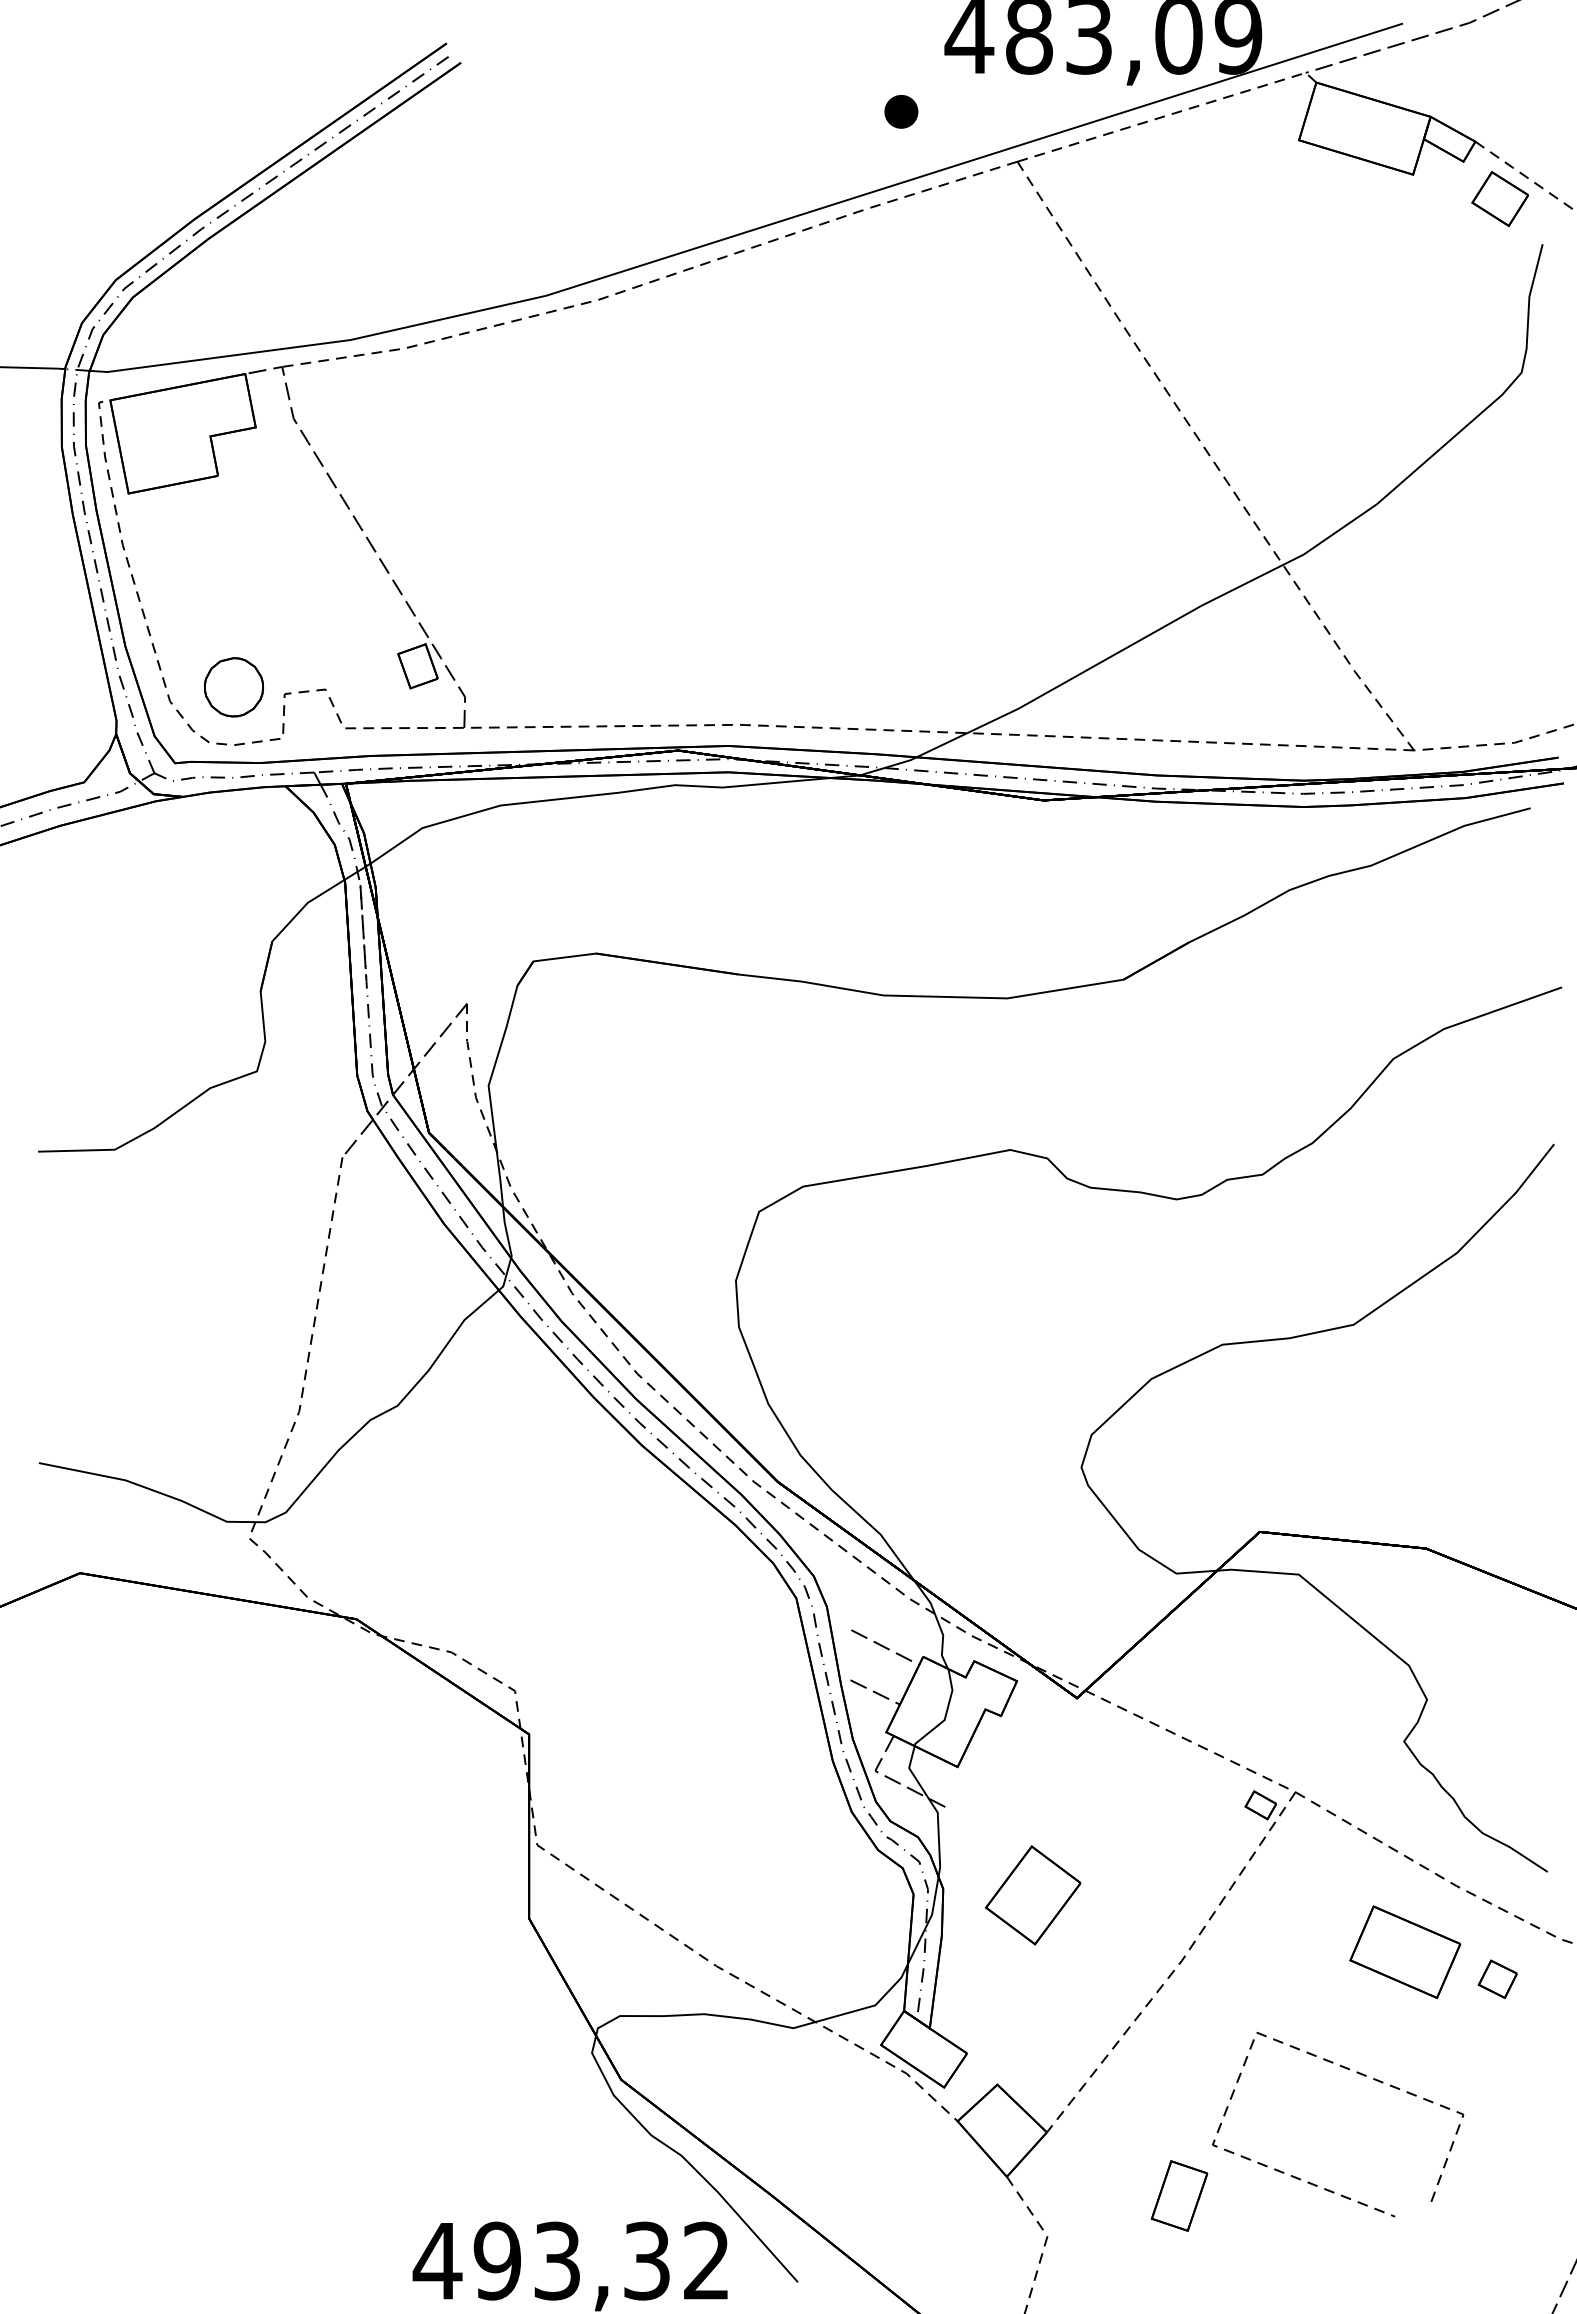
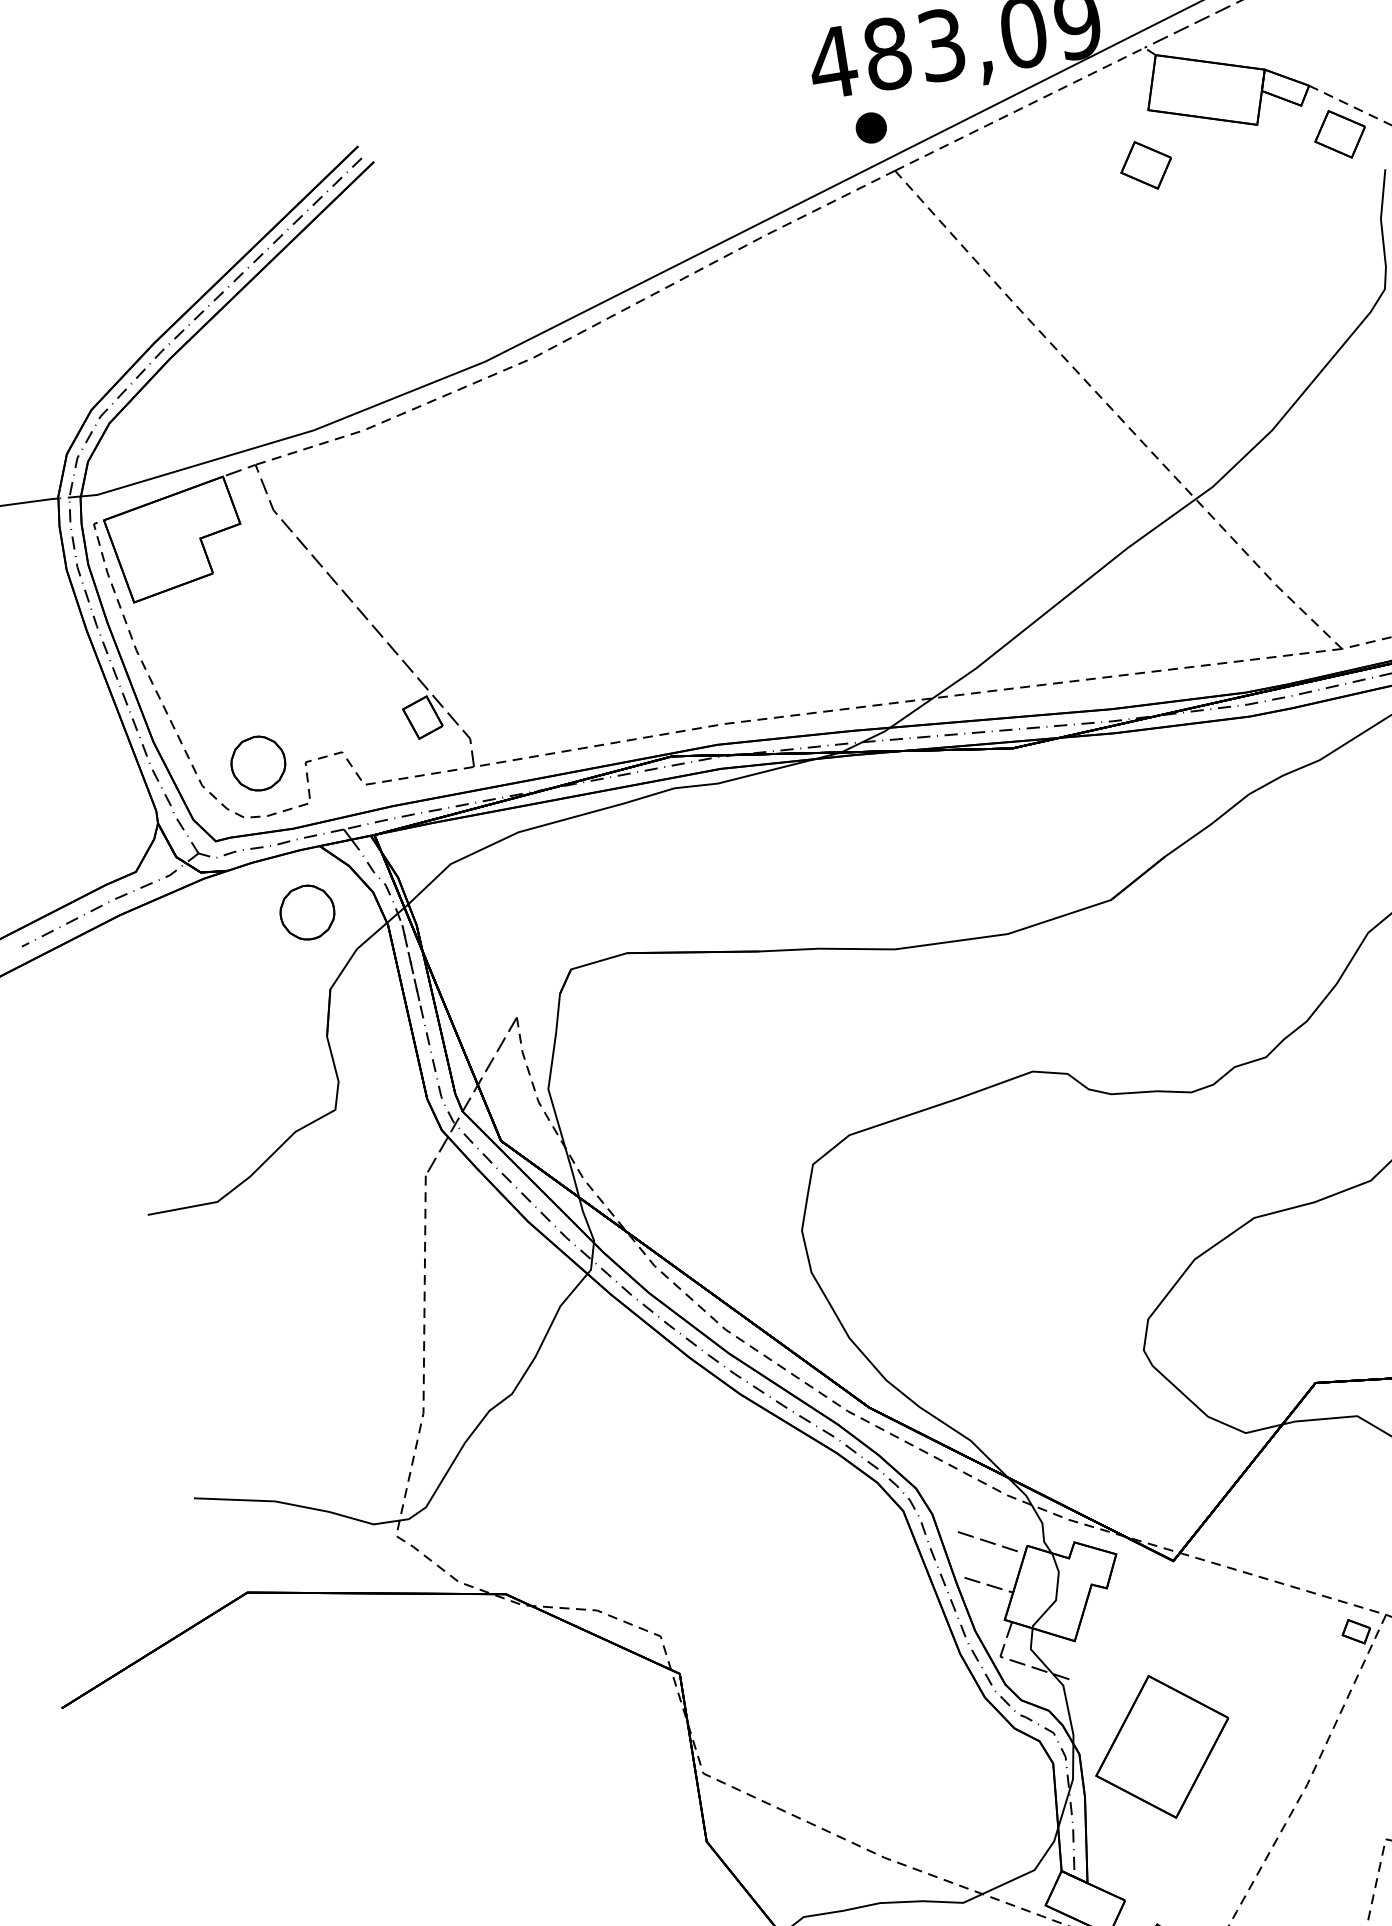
part: (901, 111) -> (871, 127), moved
part: (1286, 198) -> (1145, 165), added
part: (260, 855) -> (307, 912), added
part: (1033, 1895) -> (1162, 1747), size x1.6

